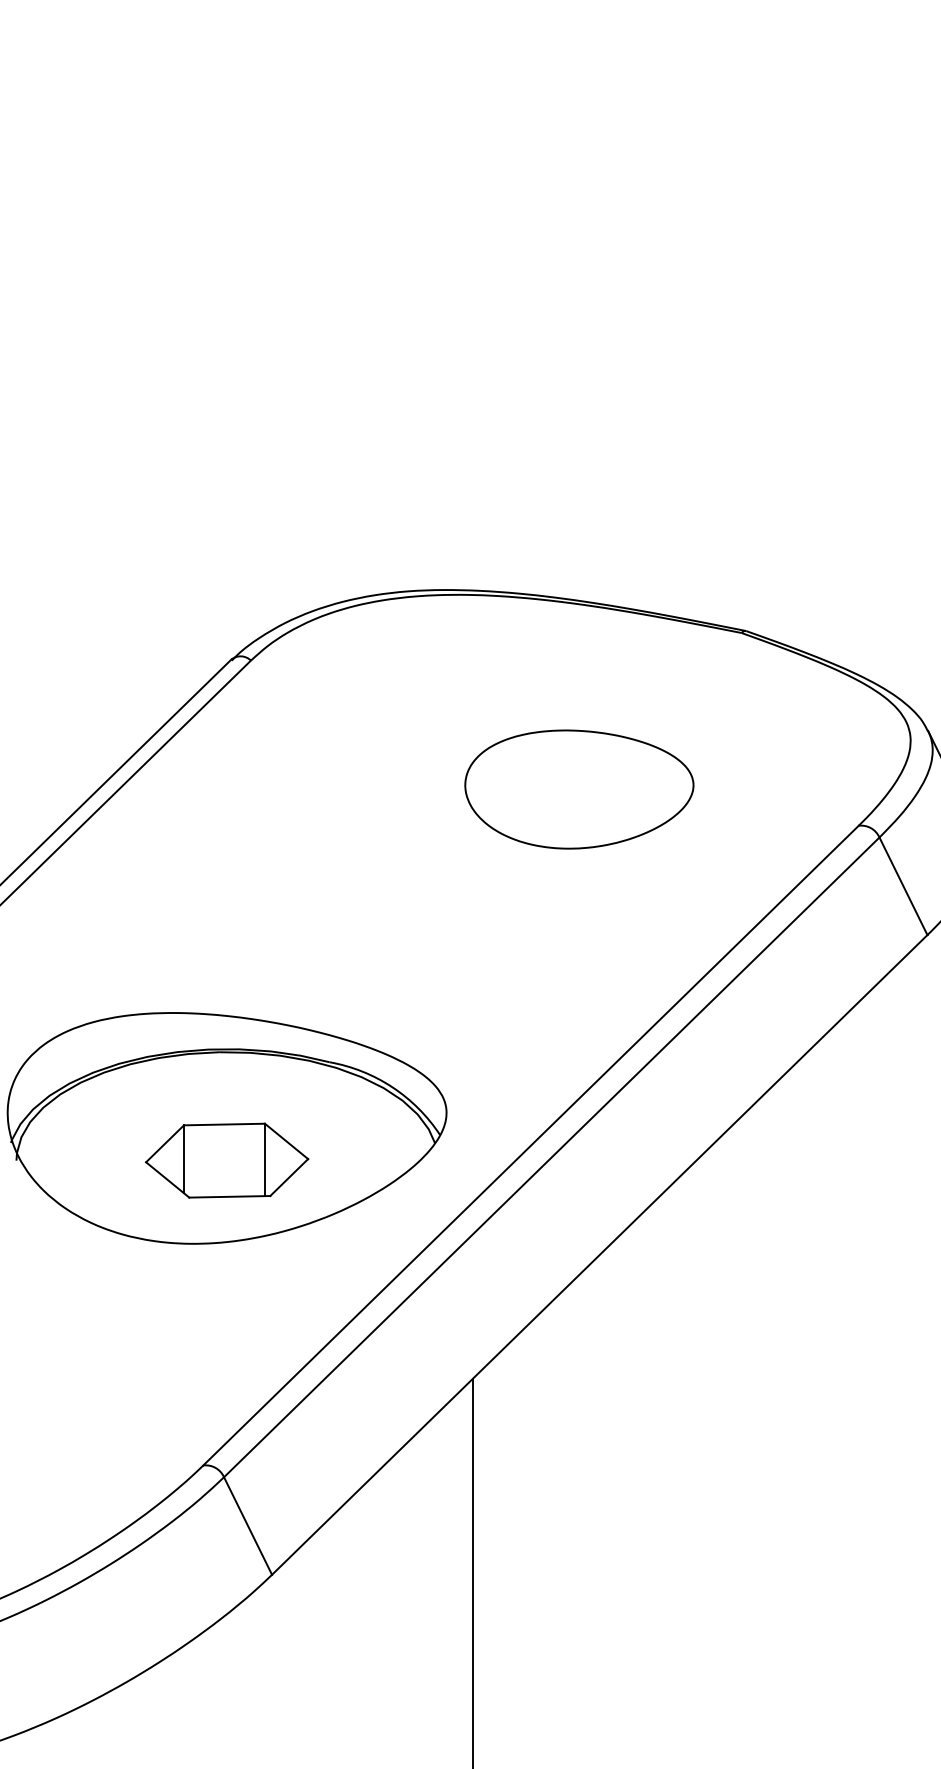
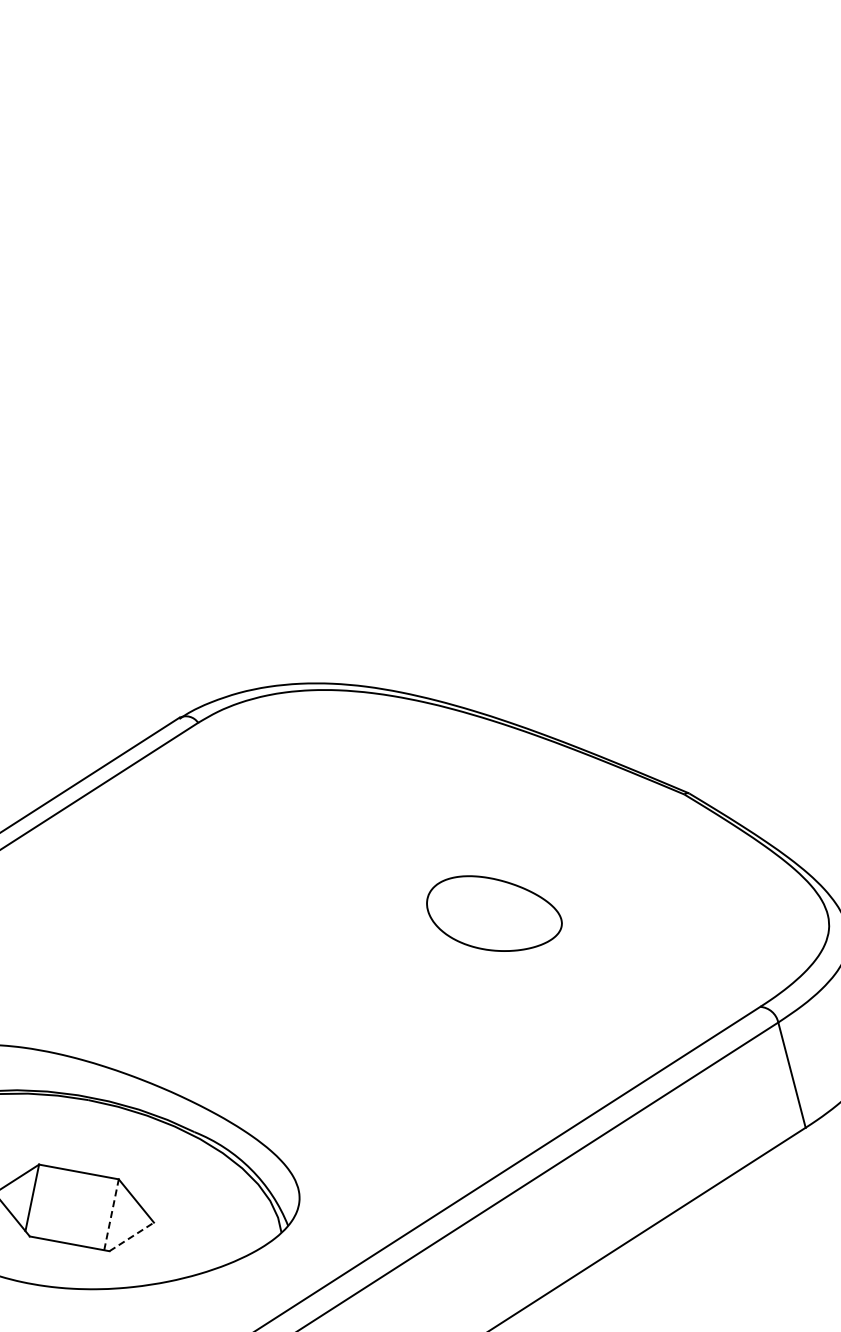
part: (579, 789) -> (494, 915), size x0.6
line: (264, 1159) -> (111, 1214), solid -> dashed
line: (289, 1177) -> (132, 1236), solid -> dashed

